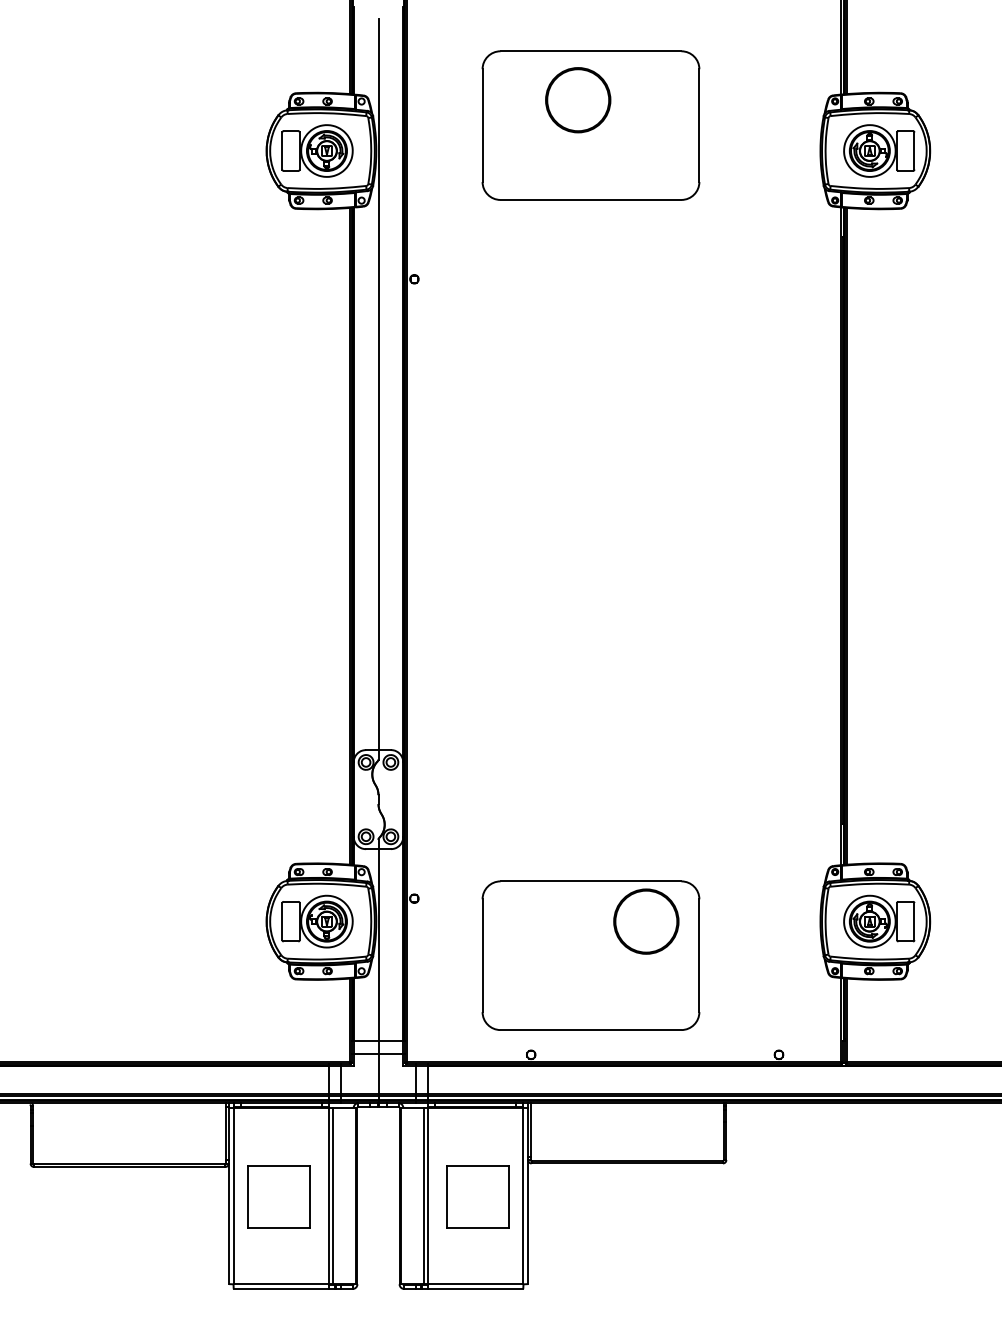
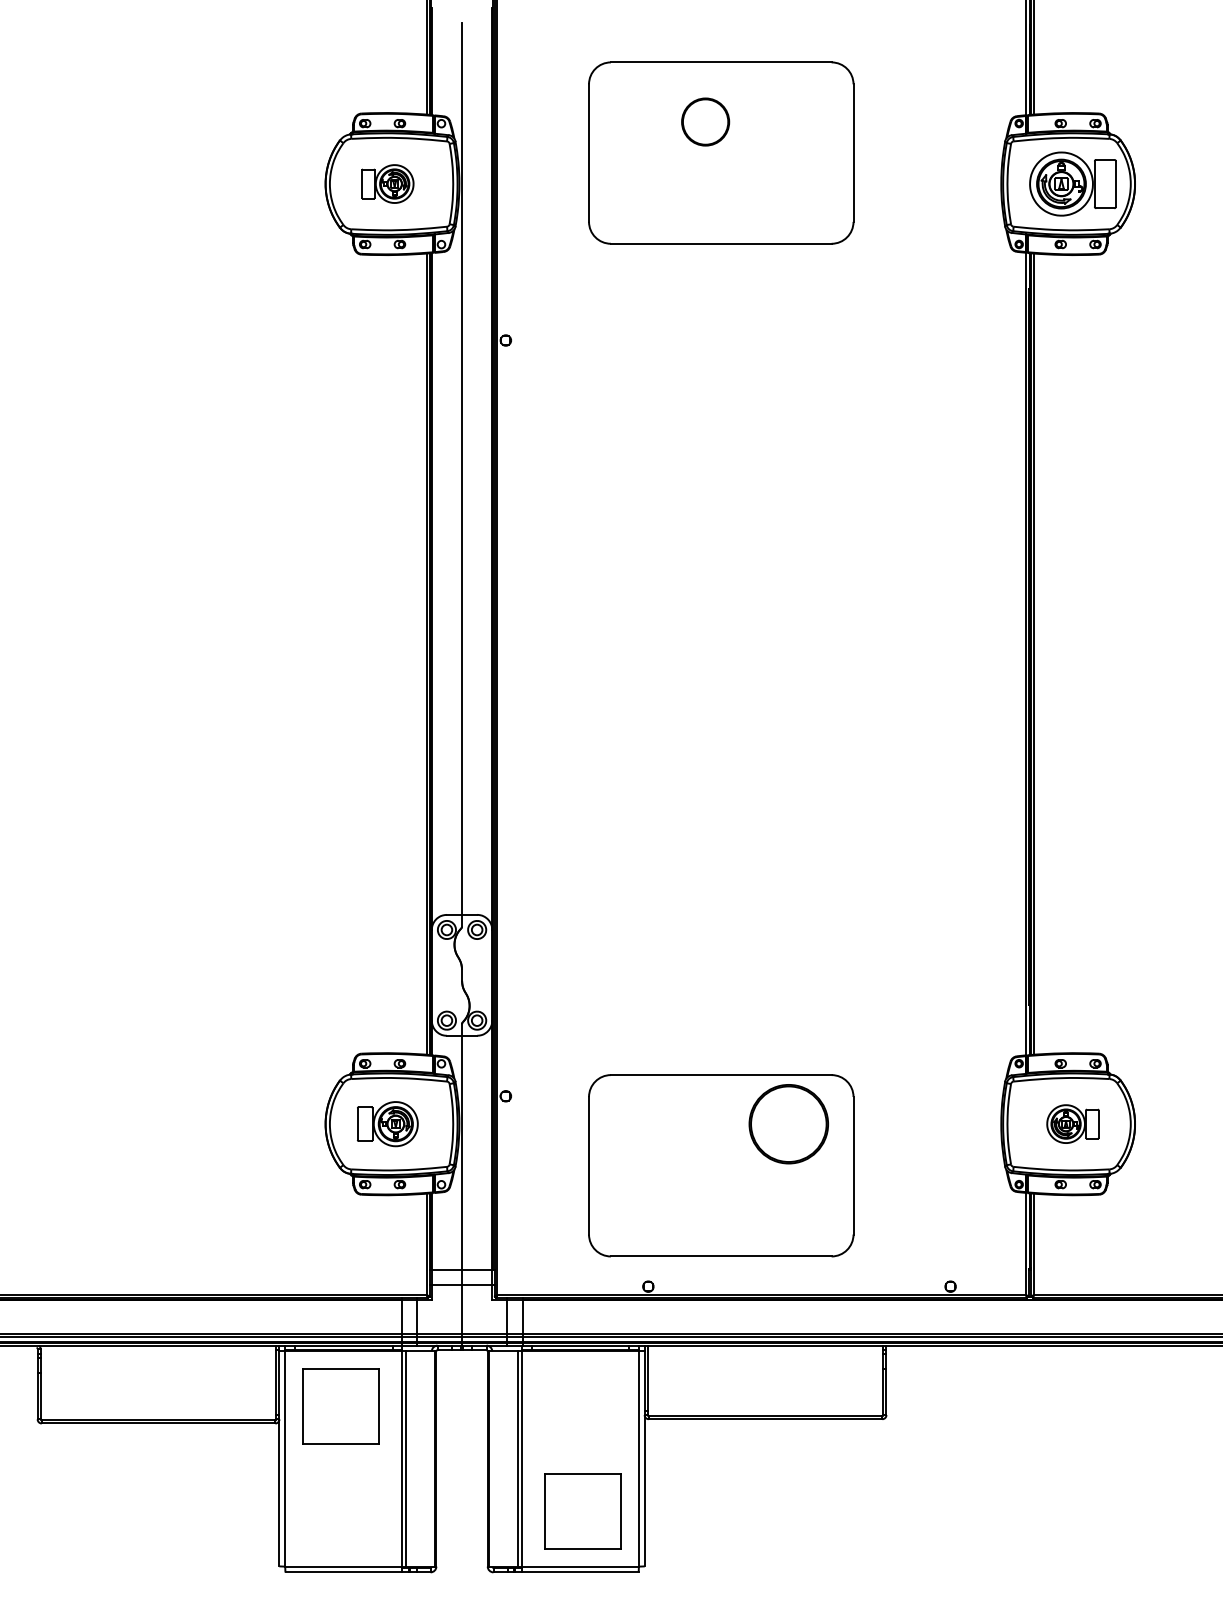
part: (578, 99) -> (705, 121), size x0.6
part: (317, 150) -> (387, 183), size x0.6
part: (317, 921) -> (387, 1123), size x0.7
part: (878, 921) -> (1072, 1123), size x0.6
part: (278, 1197) -> (340, 1406), moved
part: (477, 1197) -> (582, 1511), moved

